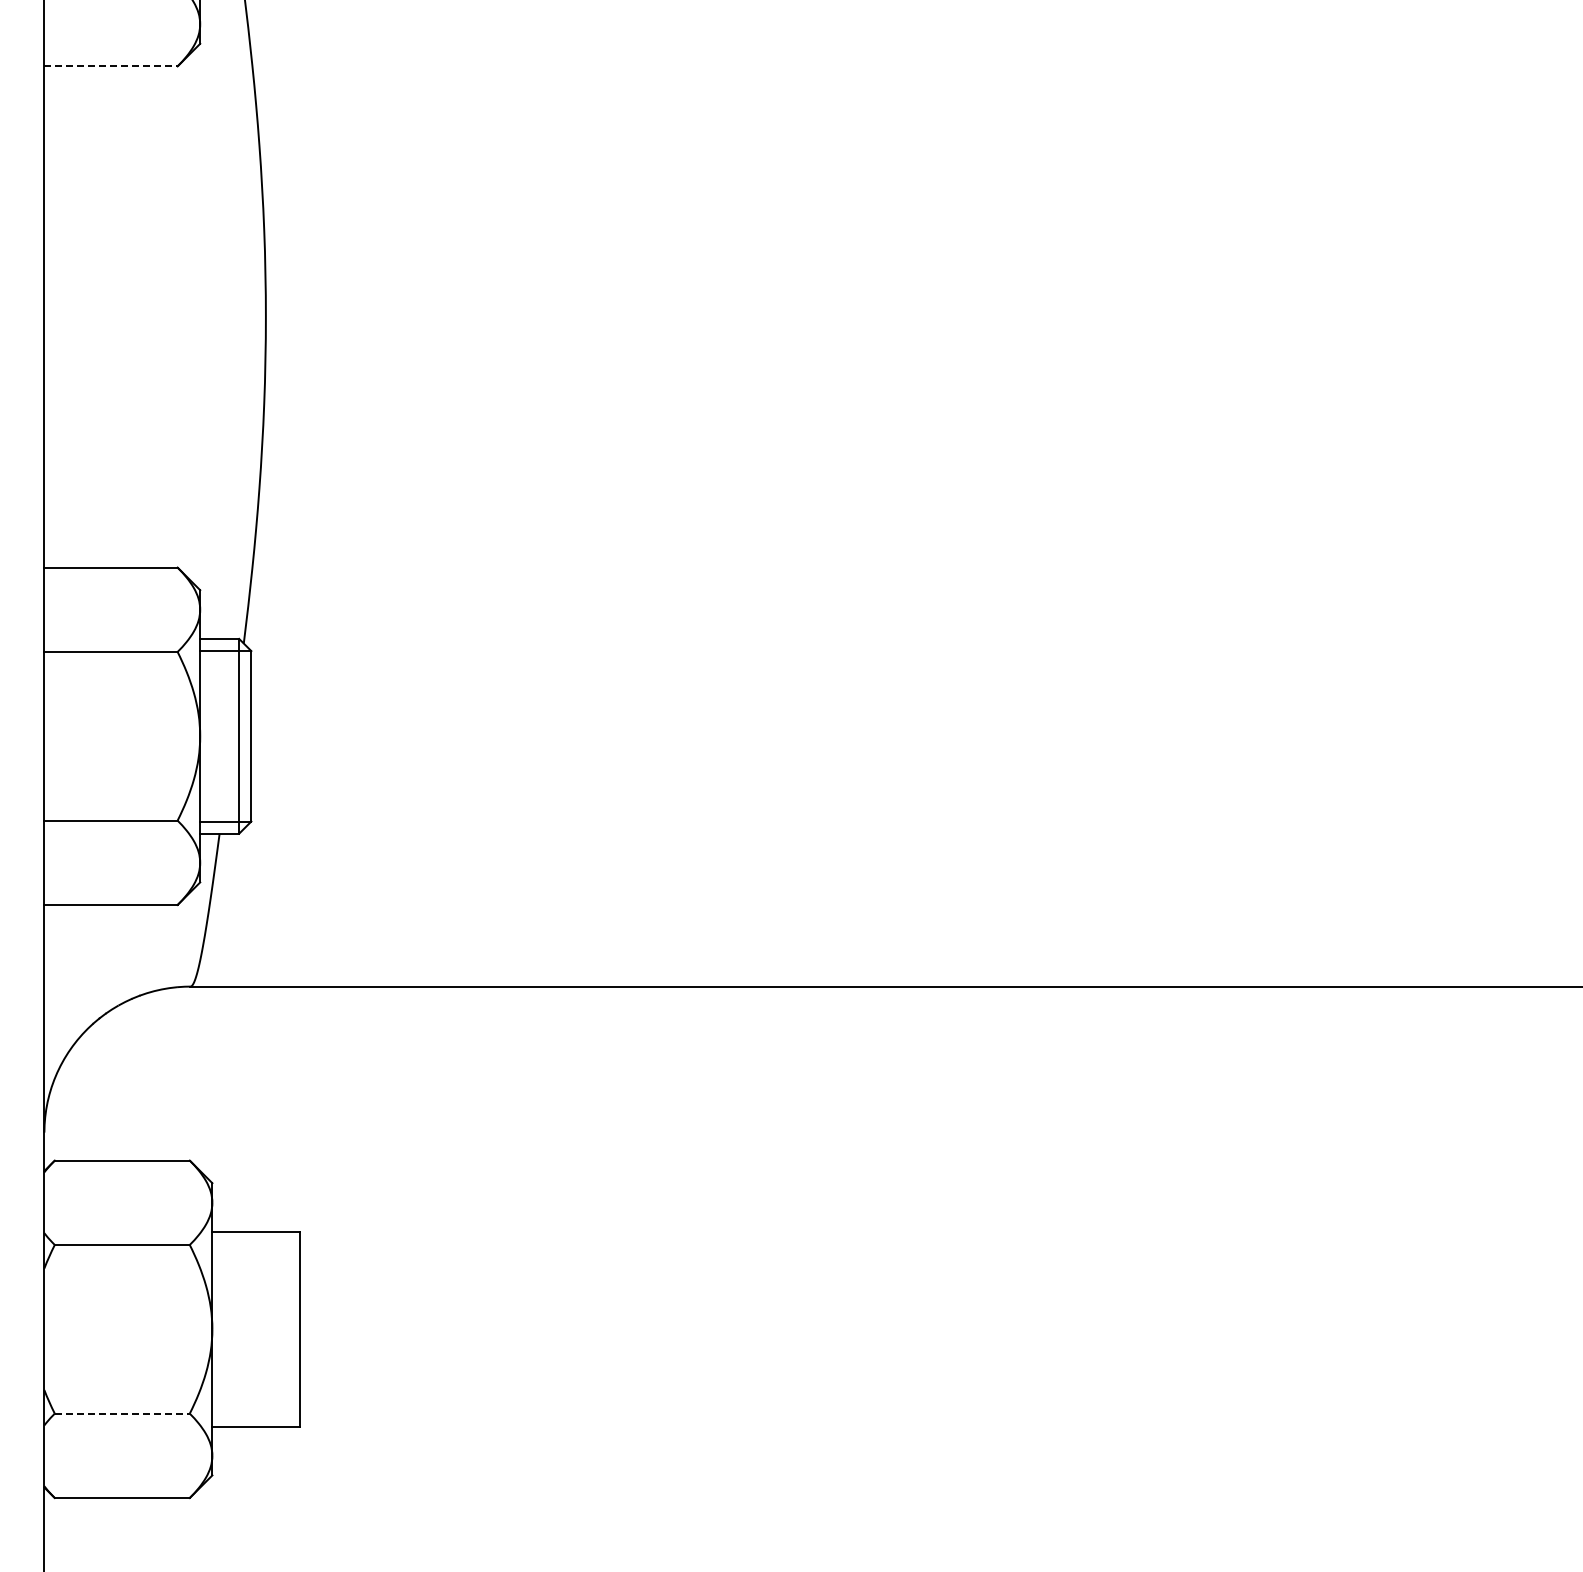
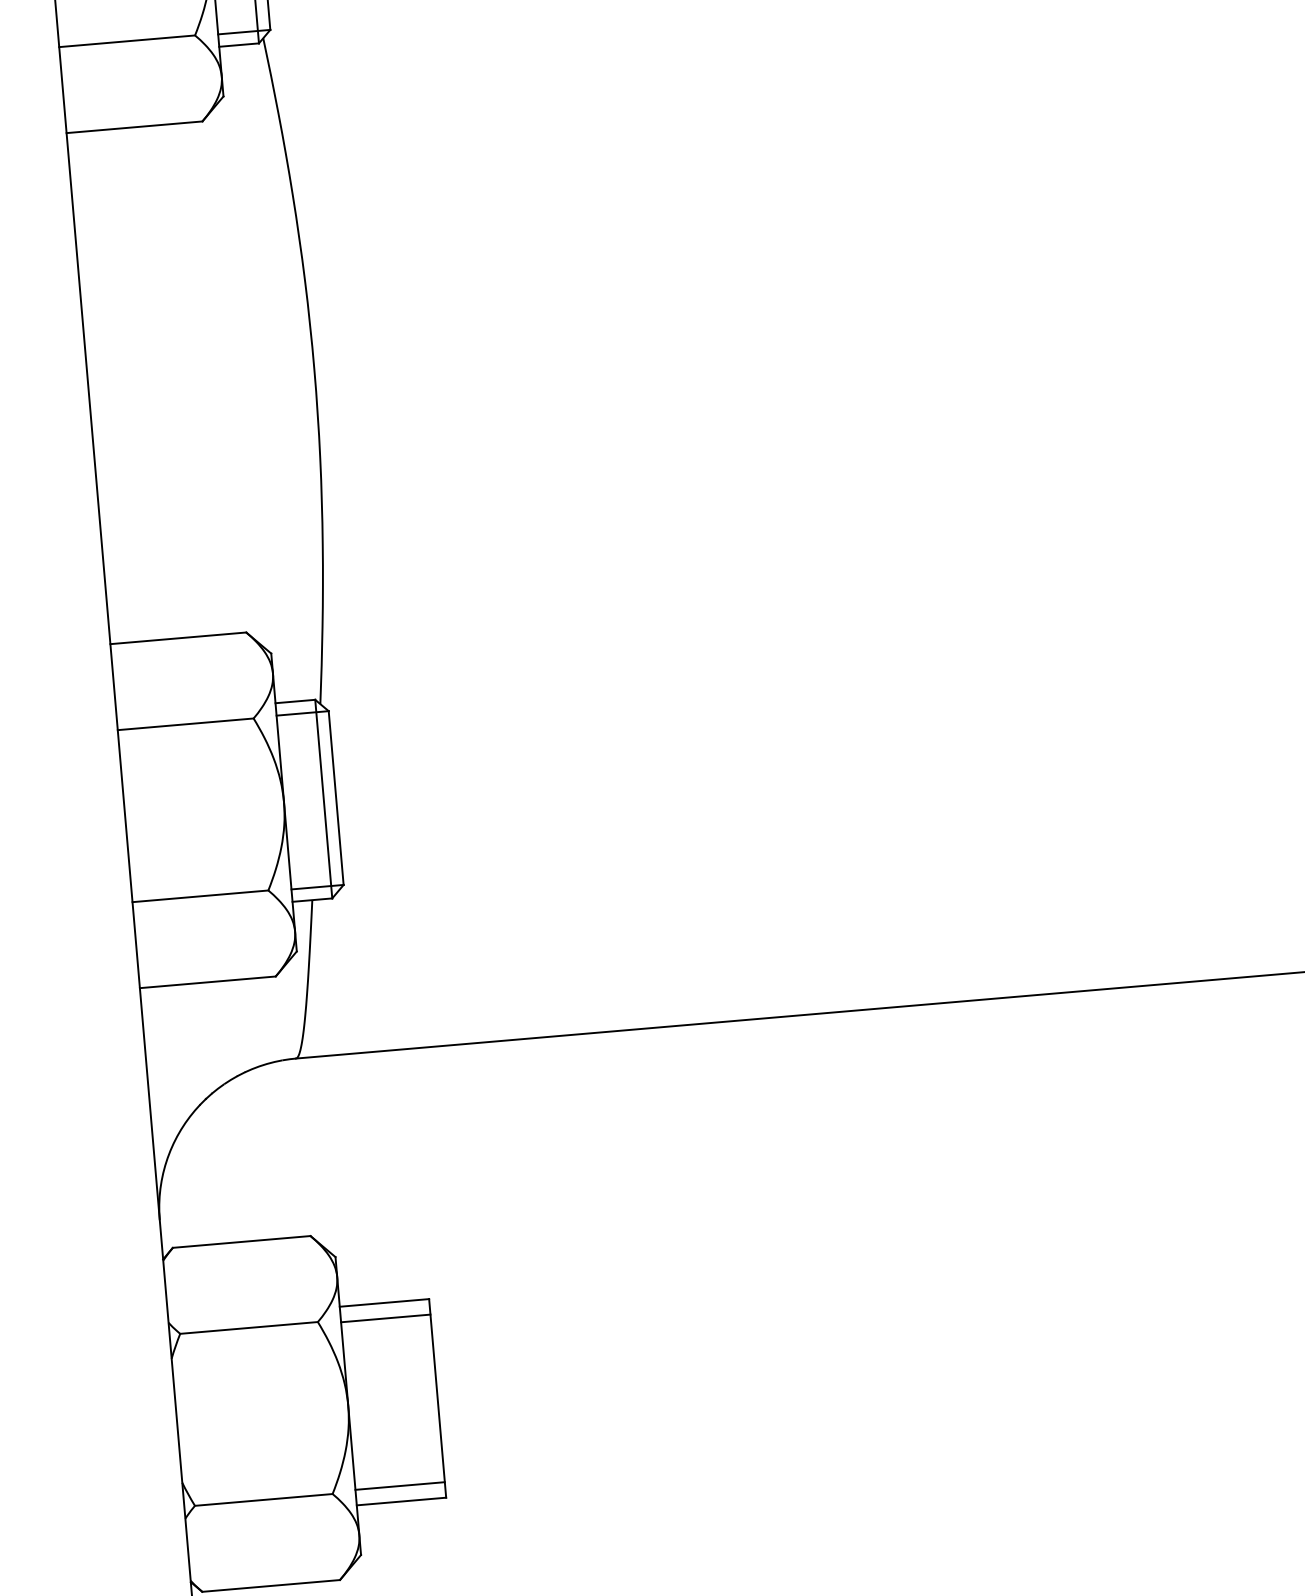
line: (111, 66) -> (135, 127), dashed -> solid
line: (256, 1247) -> (386, 1318), added
line: (256, 1411) -> (400, 1486), added
line: (122, 1413) -> (263, 1499), dashed -> solid

